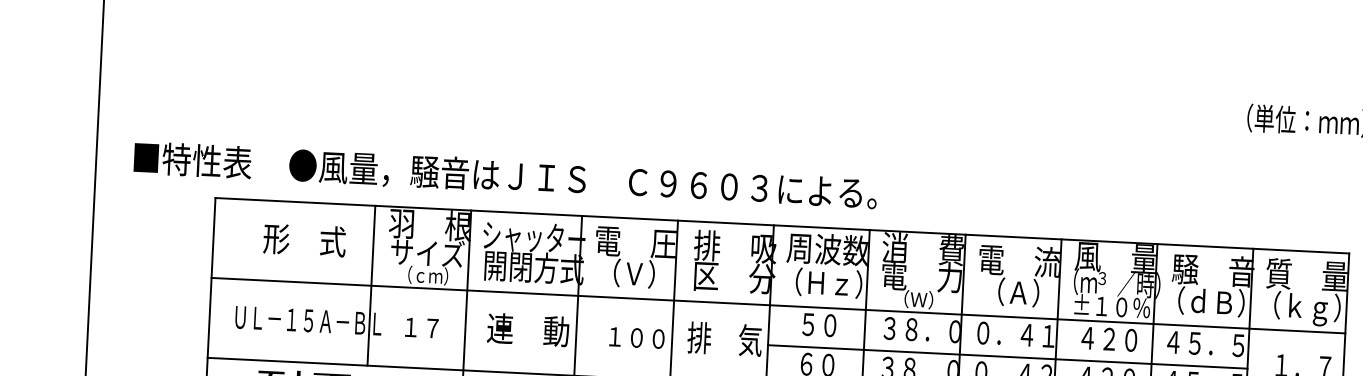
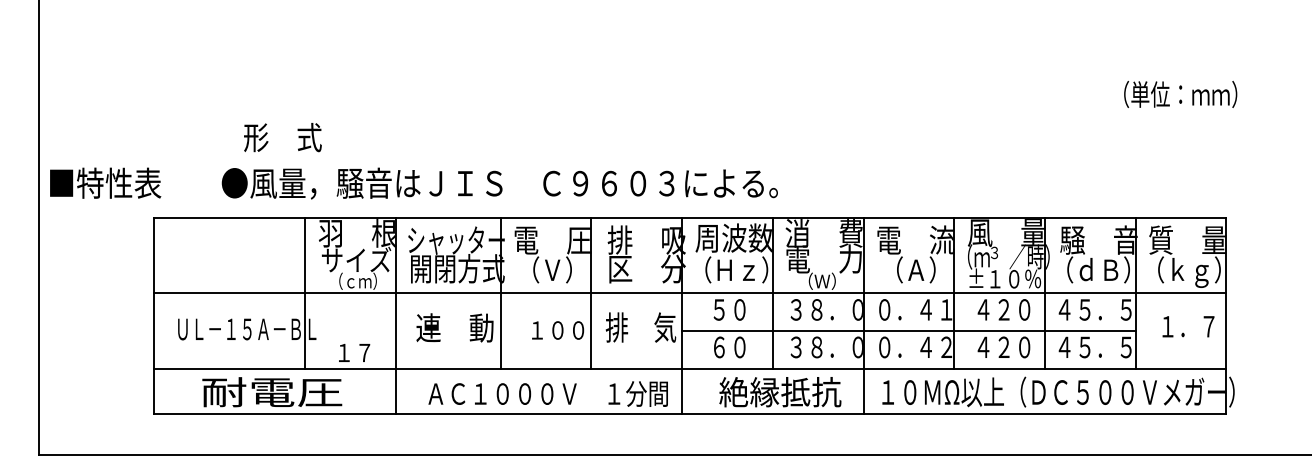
text: (192, 159) -> (105, 182), moved
text: (304, 240) -> (282, 137), moved
text: (421, 327) -> (354, 352), moved

